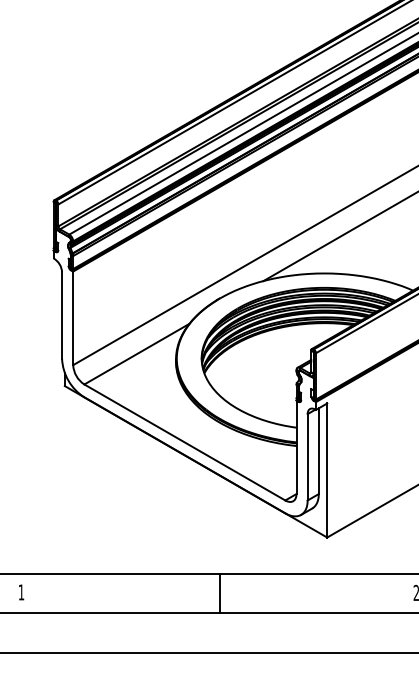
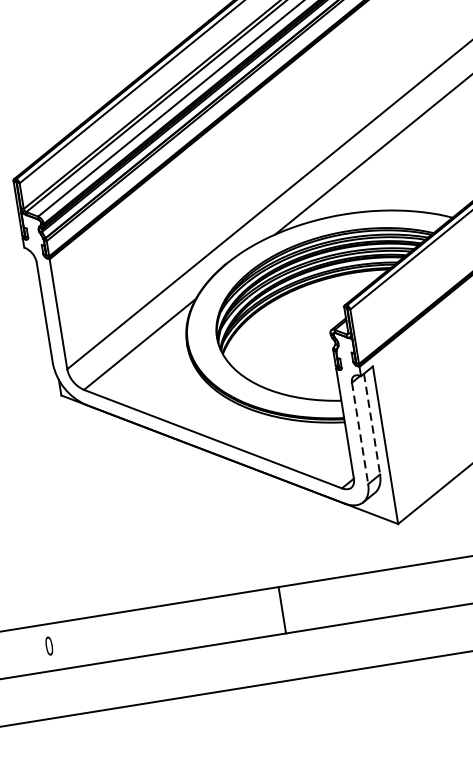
line: (318, 451) -> (371, 424), solid -> dashed
line: (307, 457) -> (359, 433), solid -> dashed
text: (21, 592) -> (49, 646), 1 -> 0

